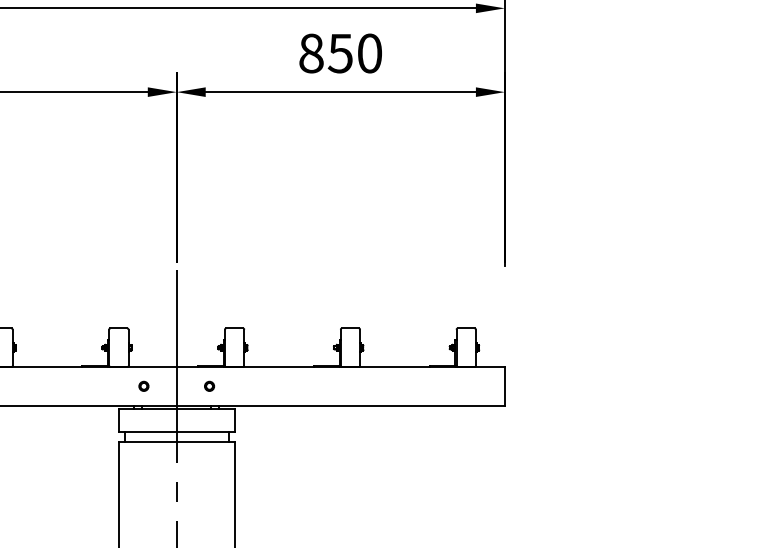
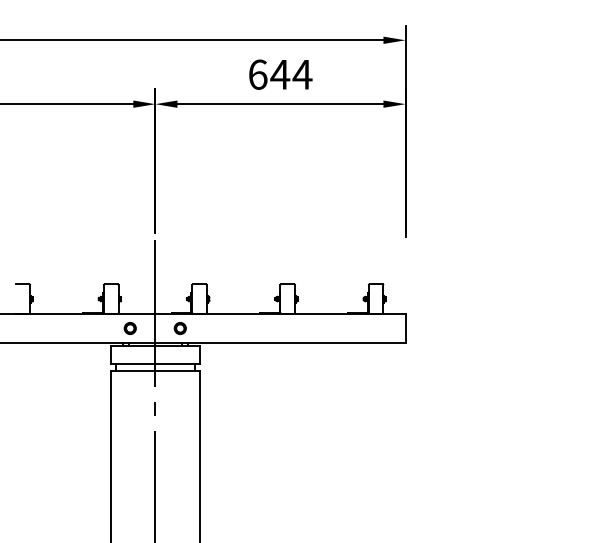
text: (340, 53) -> (280, 74), 850 -> 644
part: (144, 386) -> (130, 328), size x1.6
part: (209, 386) -> (180, 328), size x1.6

